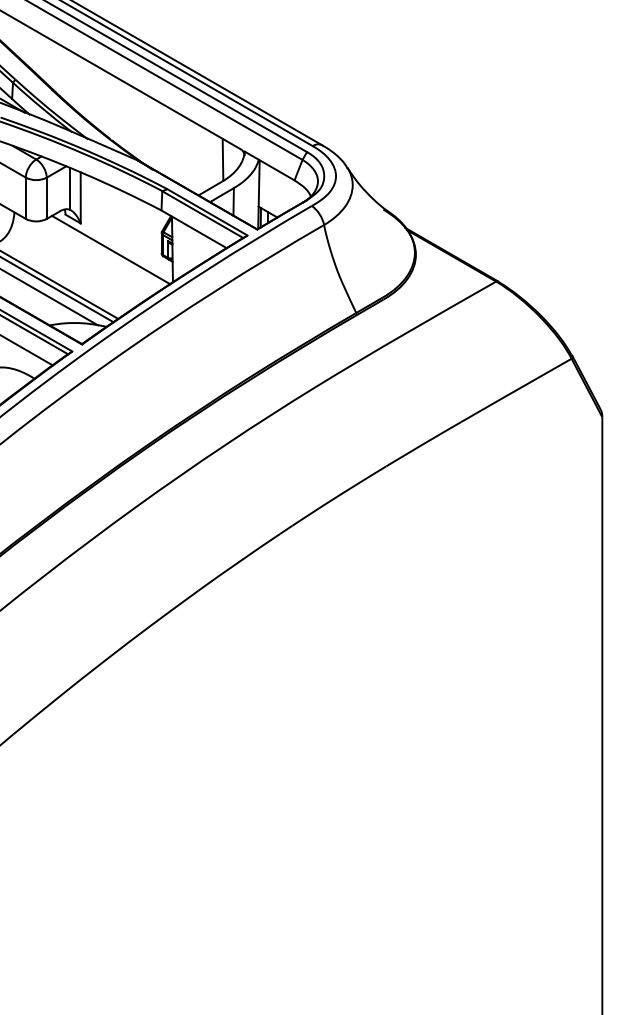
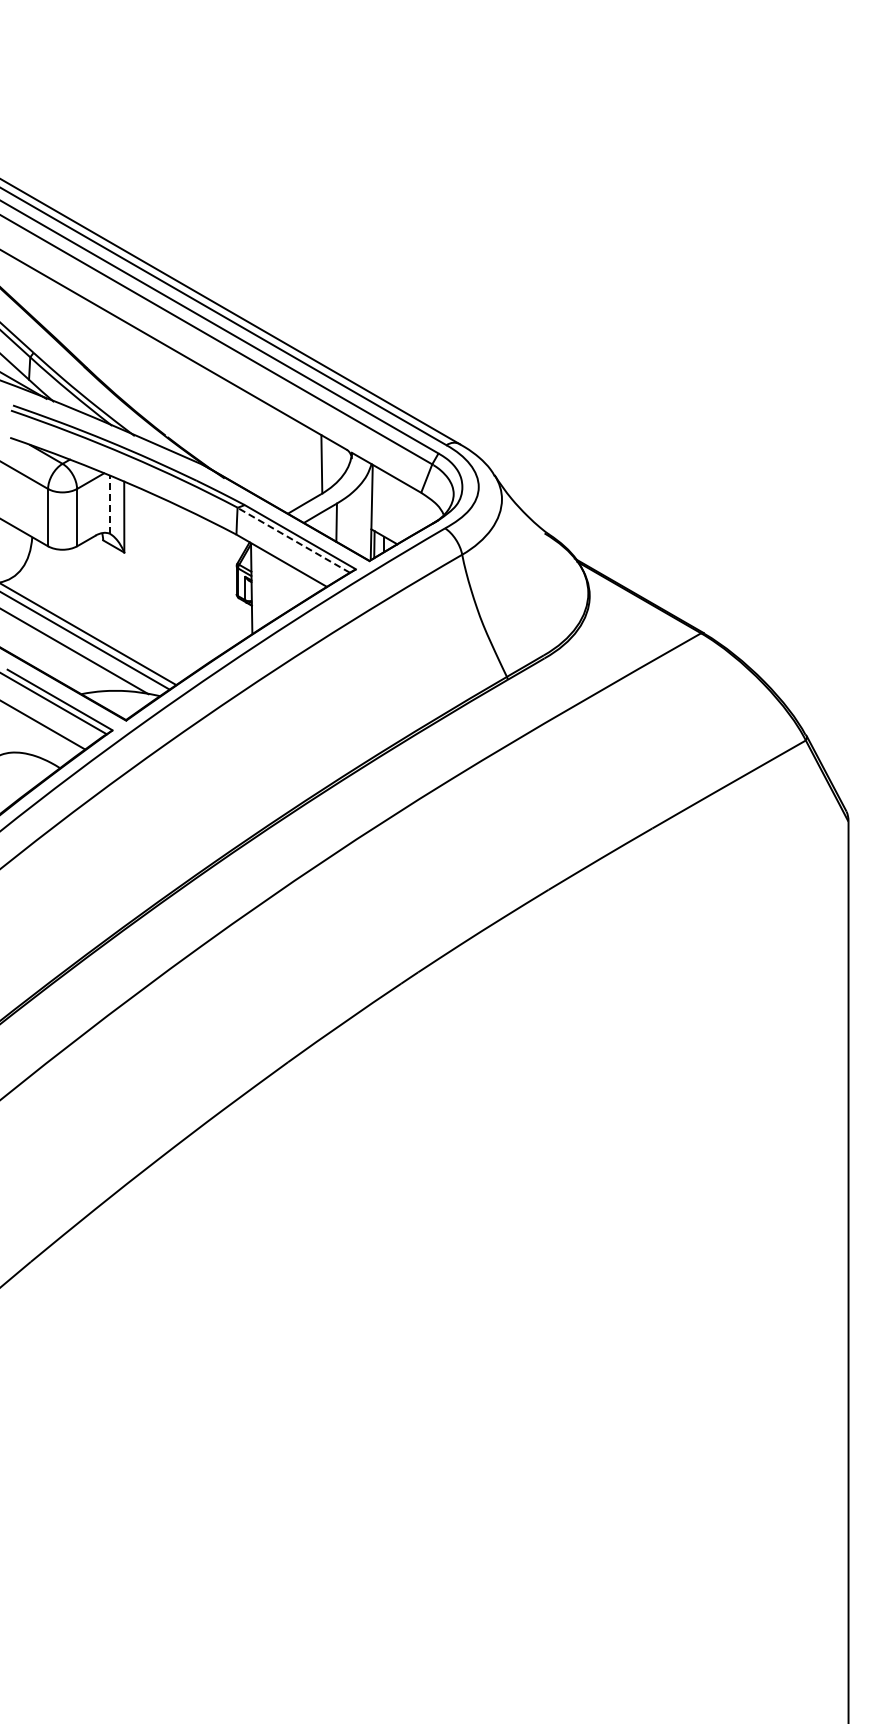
line: (70, 188) -> (109, 504), solid -> dashed
line: (202, 214) -> (293, 540), solid -> dashed
line: (111, 250) -> (166, 589), removed

